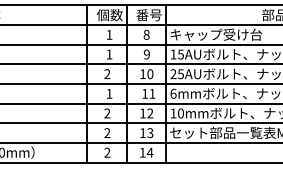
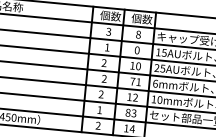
text: (148, 15) -> (141, 19), 番号 -> 個数
text: (109, 34) -> (108, 31), 1 -> 3
text: (146, 54) -> (136, 50), 9 -> 0
text: (109, 93) -> (104, 78), 1 -> 2
text: (145, 93) -> (133, 81), 11 -> 71
text: (107, 132) -> (99, 109), 2 -> 1
text: (142, 133) -> (127, 113), 13 -> 83

